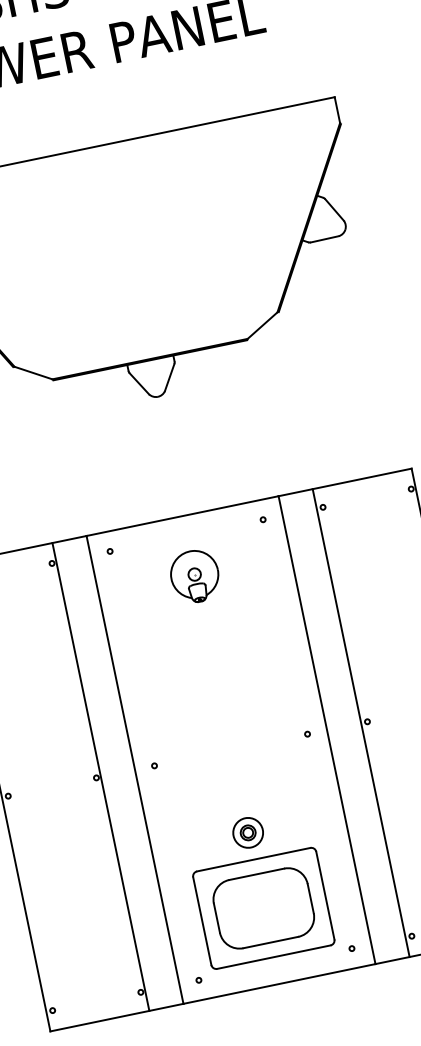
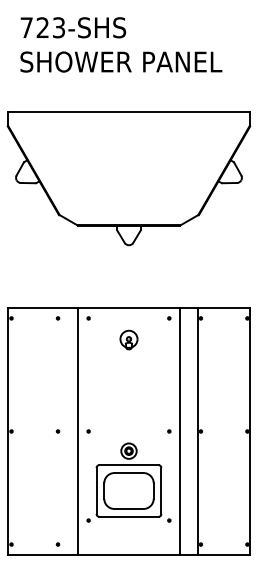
part: (193, 575) -> (128, 339), size x0.7
line: (101, 776) -> (60, 431), removed
part: (259, 892) -> (128, 482), moved

